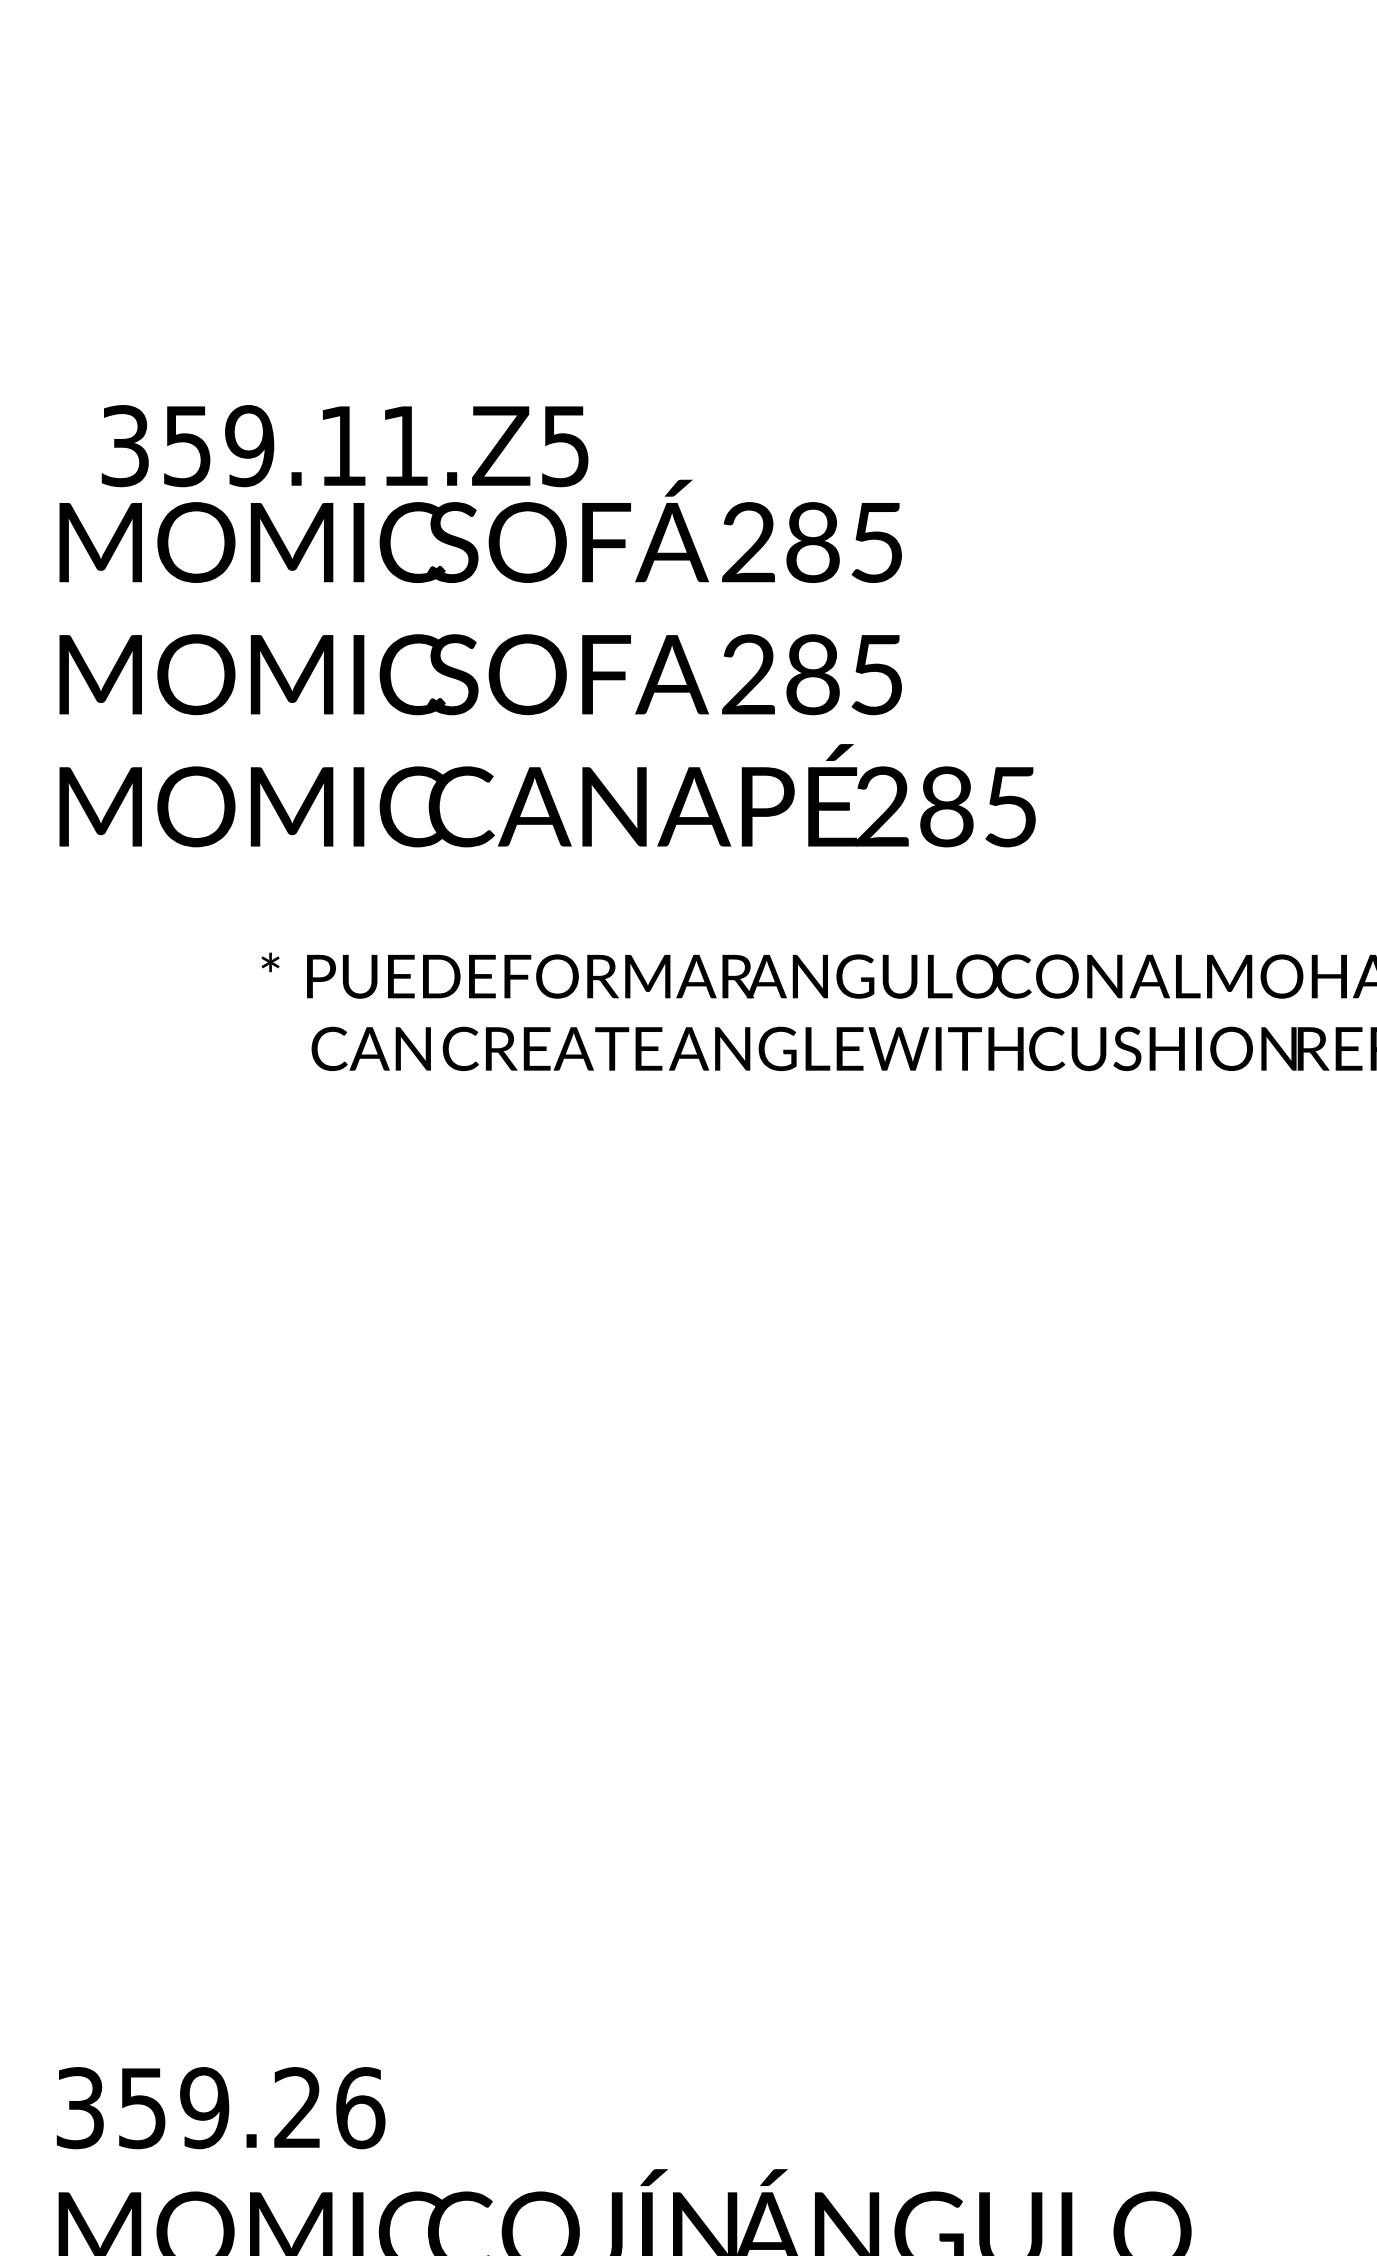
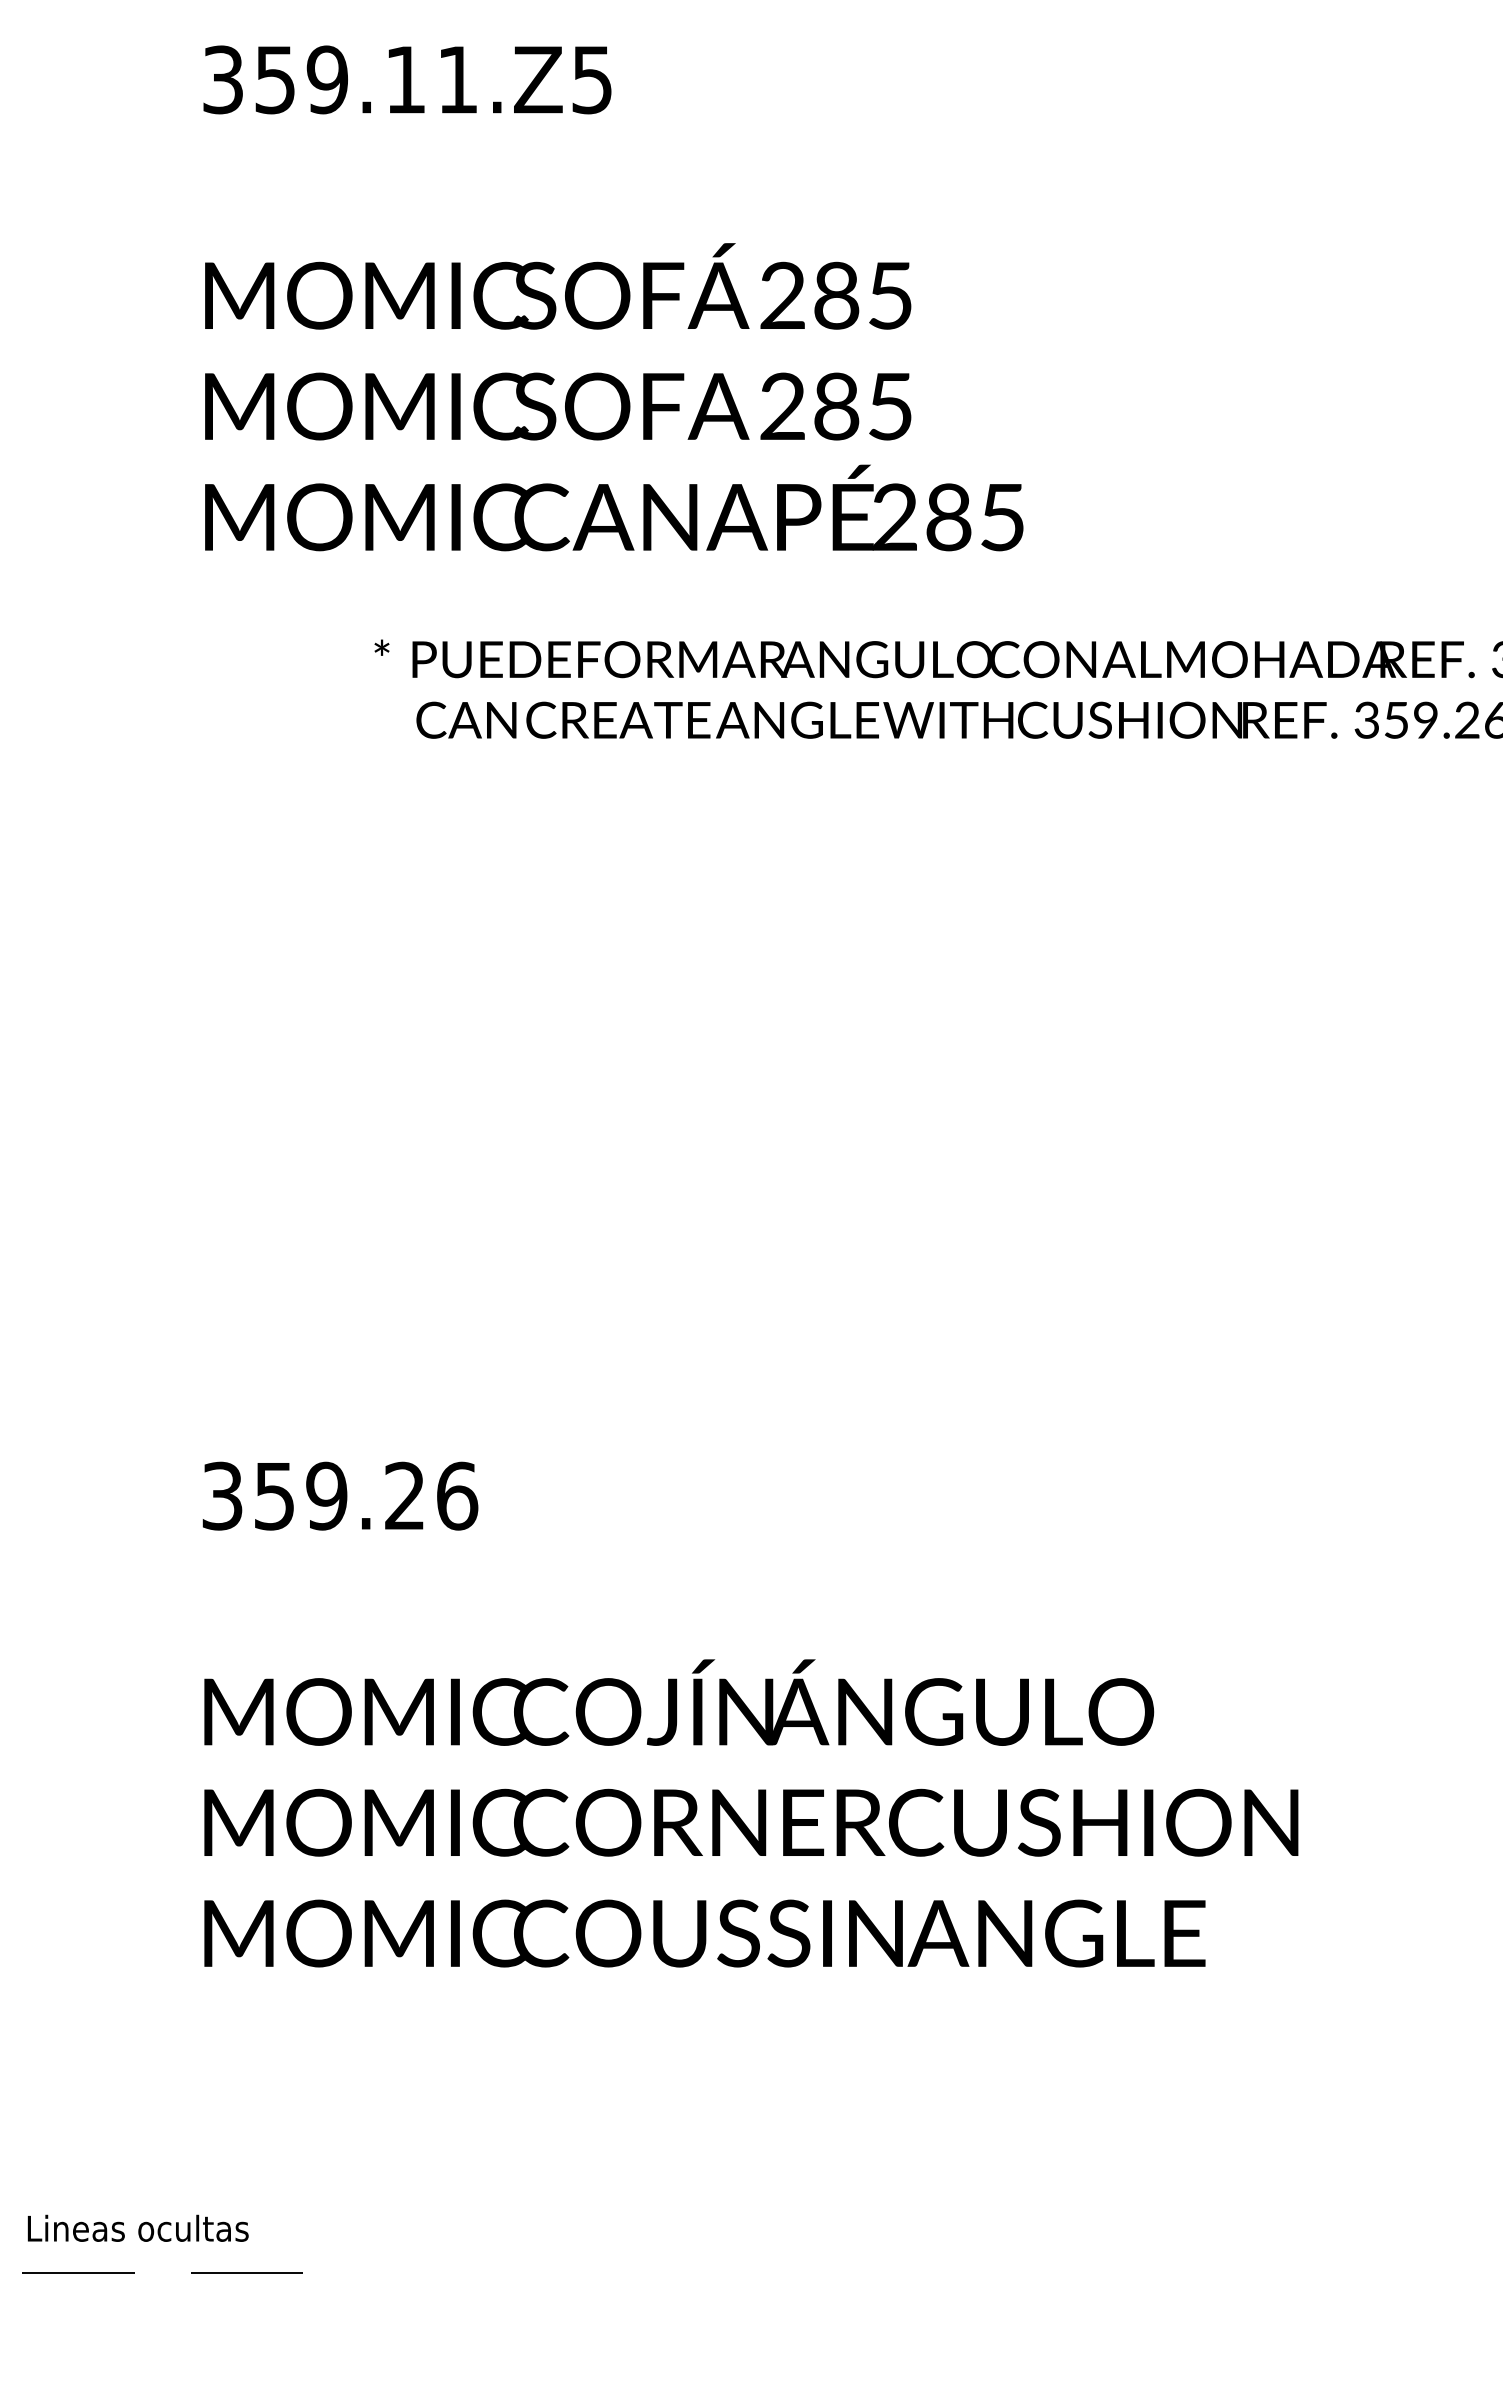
text: (345, 445) -> (407, 79), moved
text: (221, 2107) -> (340, 1495), moved

